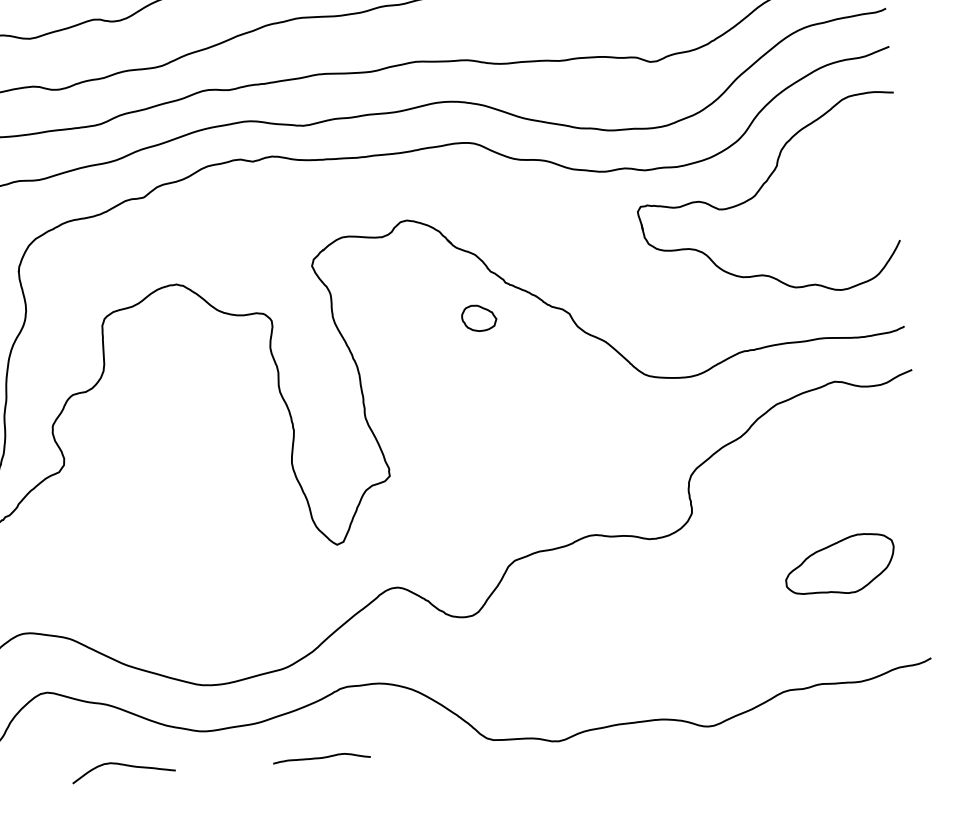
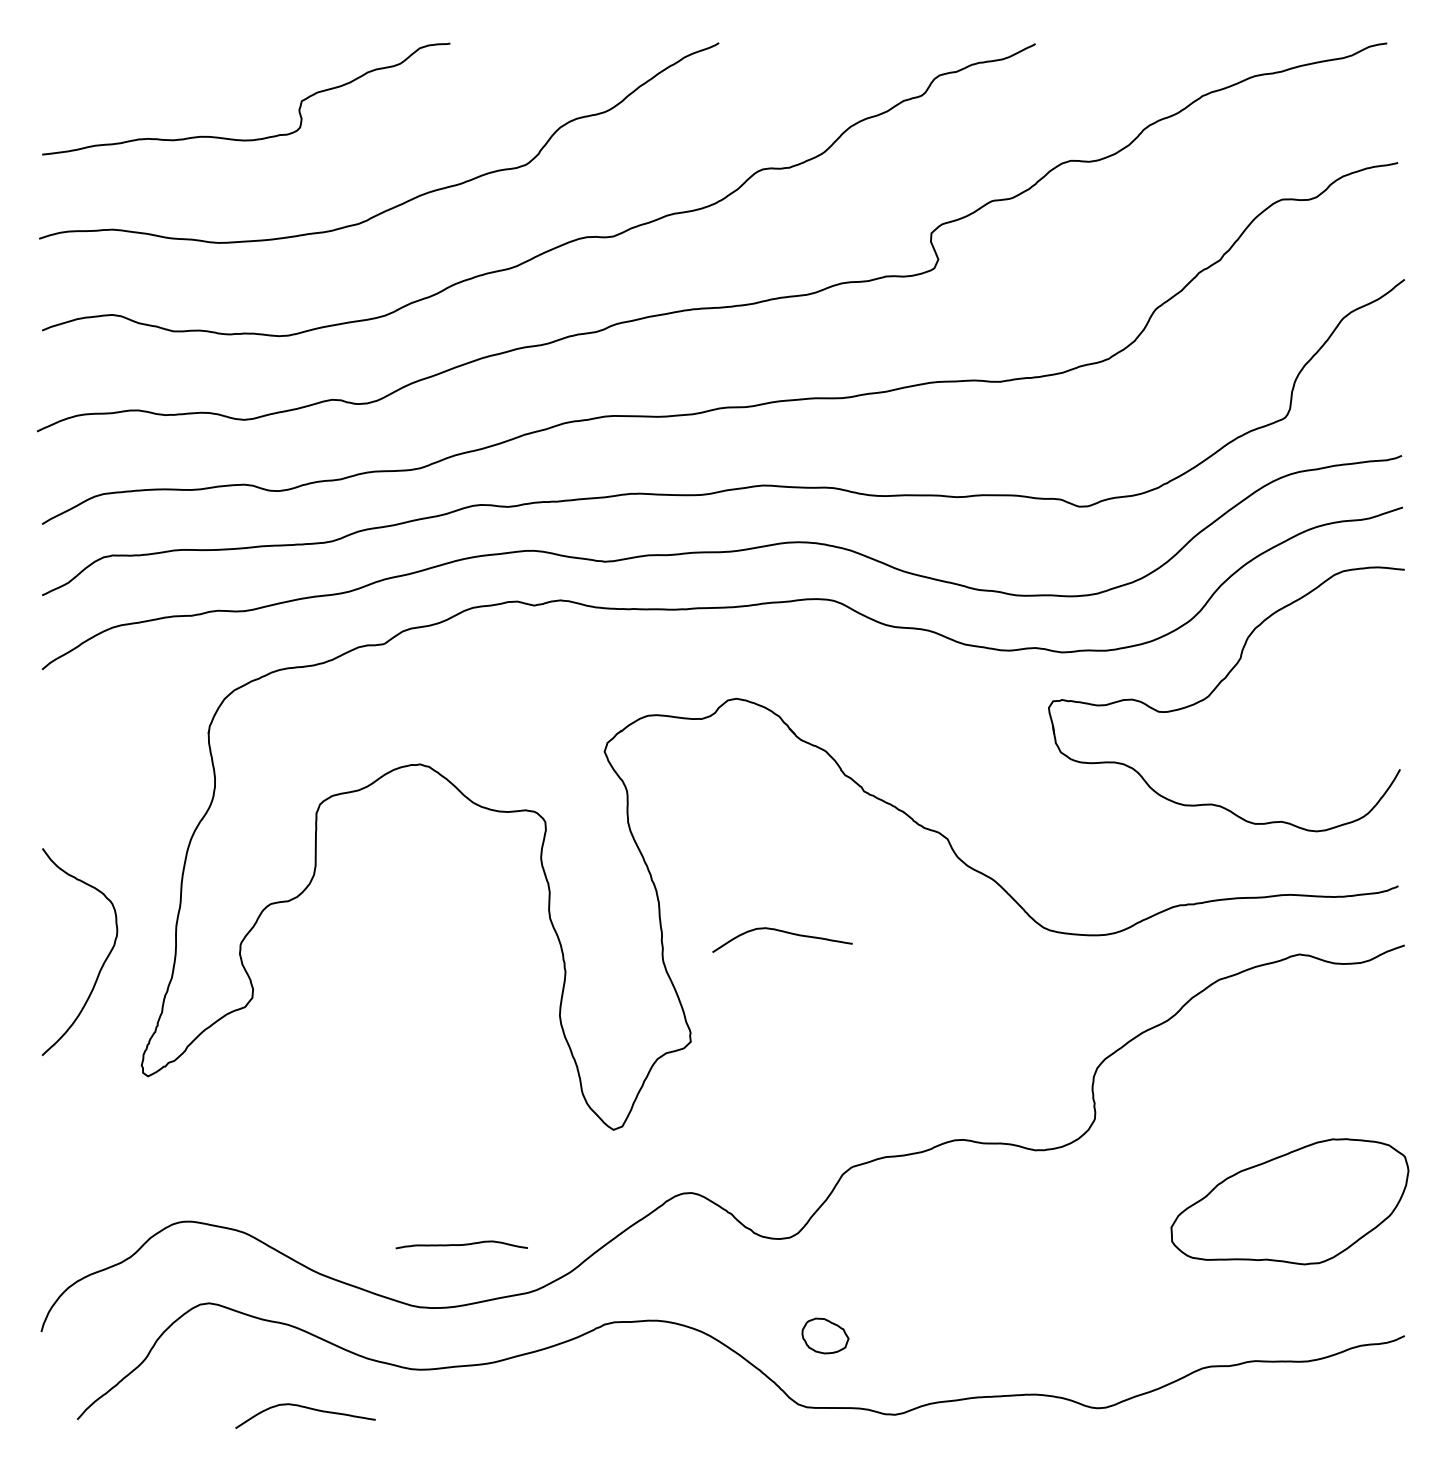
part: (479, 317) -> (825, 1335), moved
curve: (452, 390) -> (782, 932), added
part: (839, 564) -> (1289, 1201), size x1.6
curve: (321, 757) -> (461, 1244), moved

